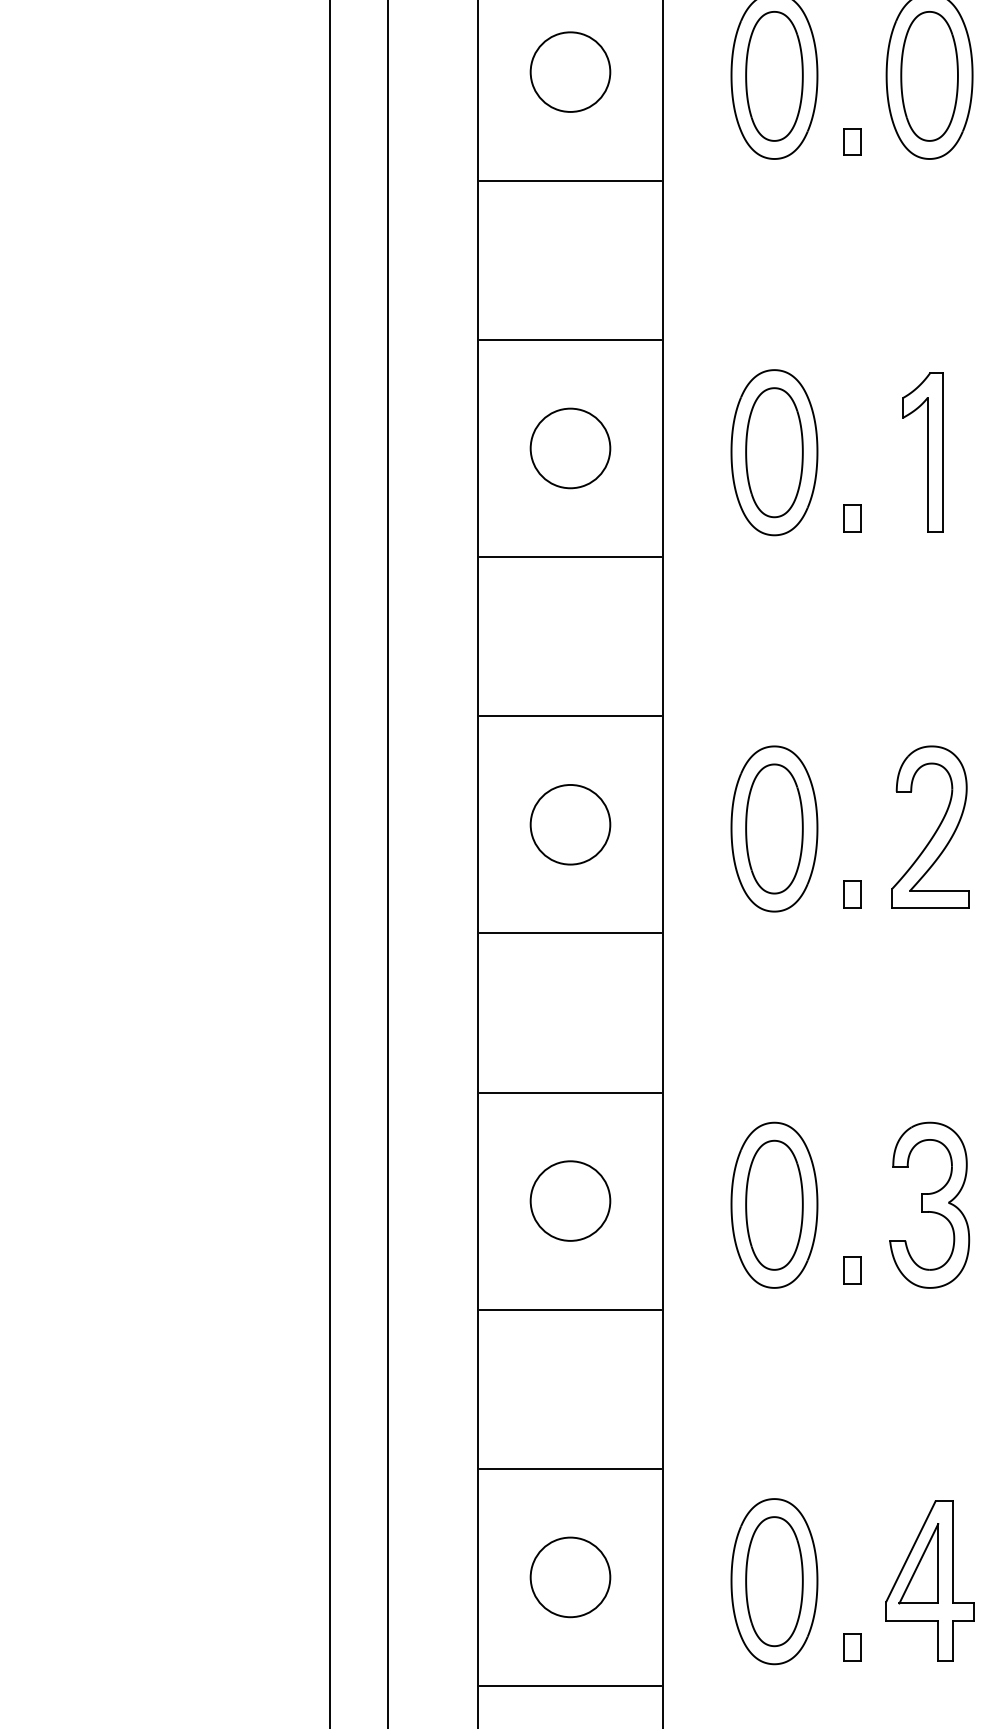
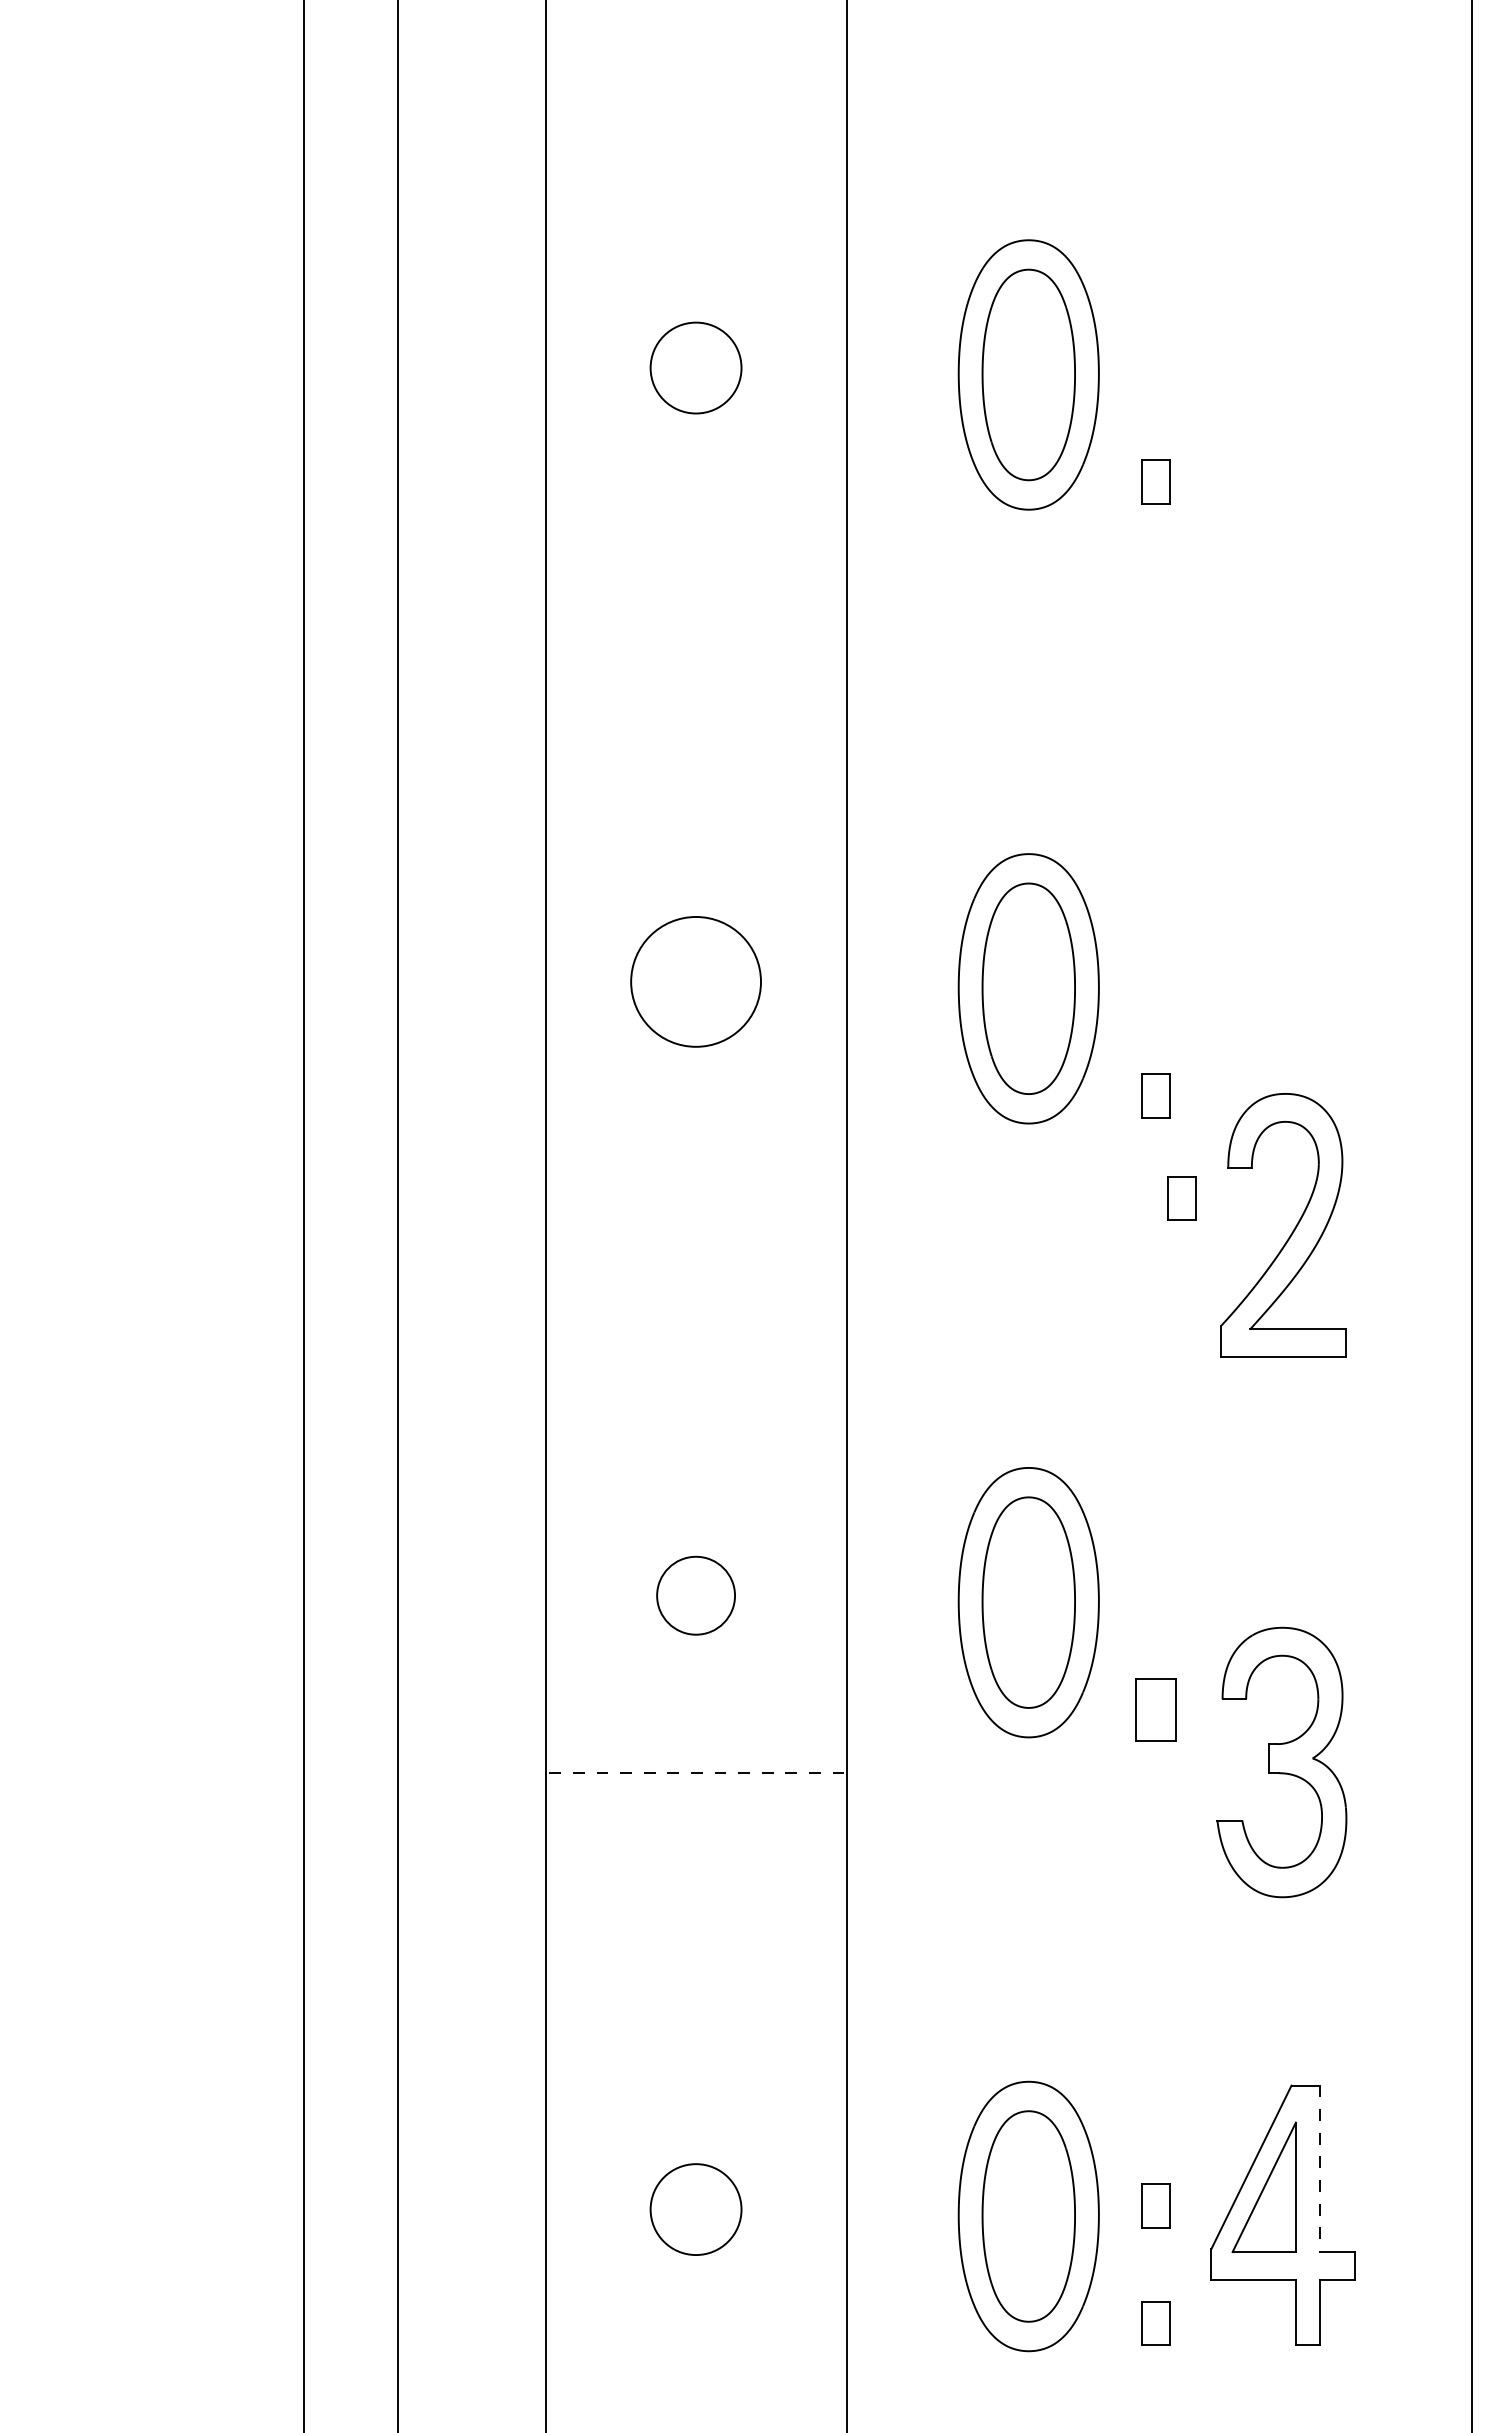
line: (570, 339) -> (696, 190), removed
circle: (570, 448) -> (696, 368), size x0.7
part: (922, 452) -> (1270, 374), removed
line: (570, 557) -> (696, 545), removed
line: (570, 716) -> (696, 805), removed
part: (935, 830) -> (1291, 1231), moved
line: (570, 933) -> (696, 1159), removed
part: (868, 957) -> (1182, 1198), added
line: (570, 1092) -> (696, 1418), removed
circle: (570, 1200) -> (696, 1594), size x0.6
part: (929, 1204) -> (1281, 1761), moved
part: (852, 1270) -> (1156, 1708), size x1.4
line: (570, 1309) -> (696, 1772), solid -> dashed
line: (570, 1468) -> (696, 2031), removed
line: (953, 1552) -> (1320, 2168), solid -> dashed
part: (852, 1575) -> (1156, 2206), added
circle: (570, 1577) -> (696, 2209), size x0.7
line: (570, 1685) -> (696, 2385), removed

